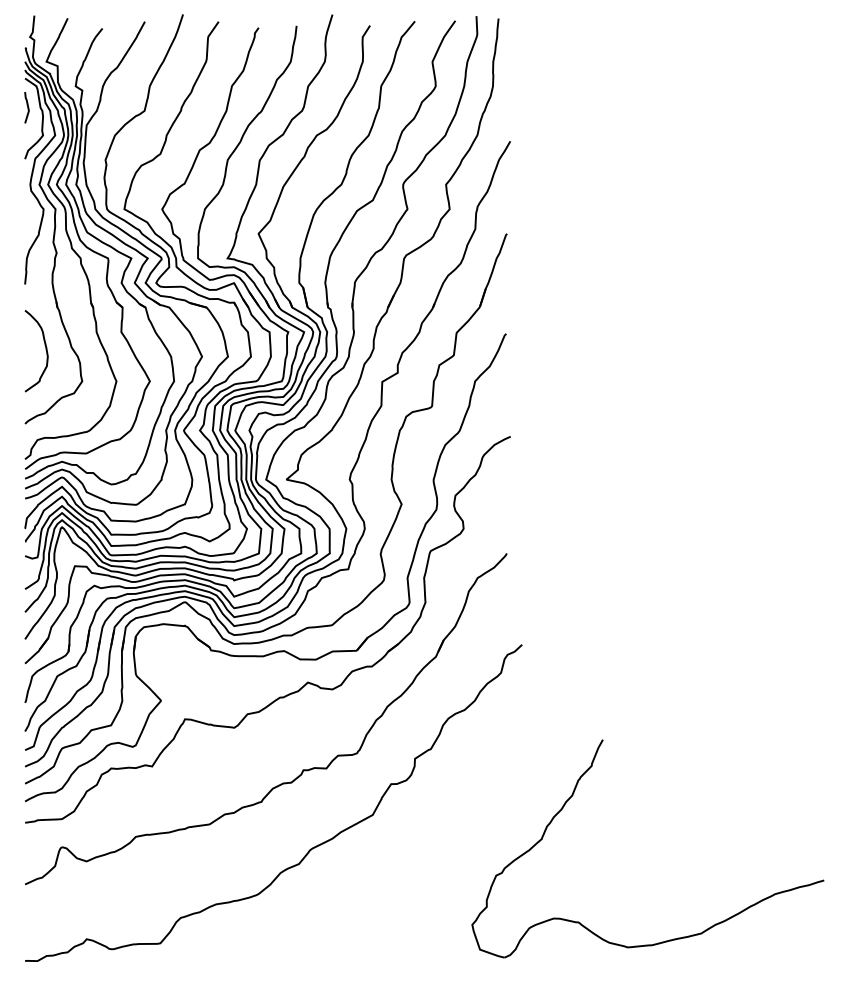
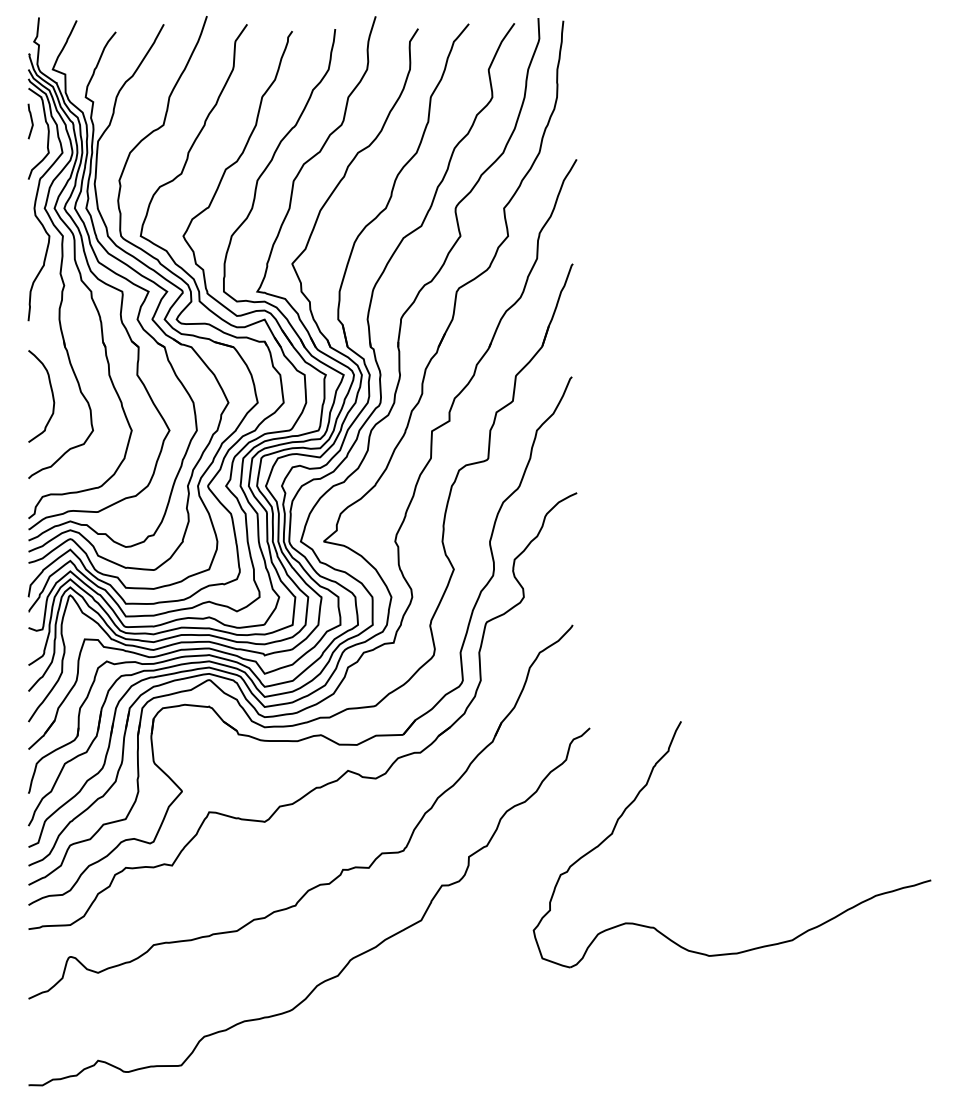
part: (572, 797) -> (646, 786), moved

